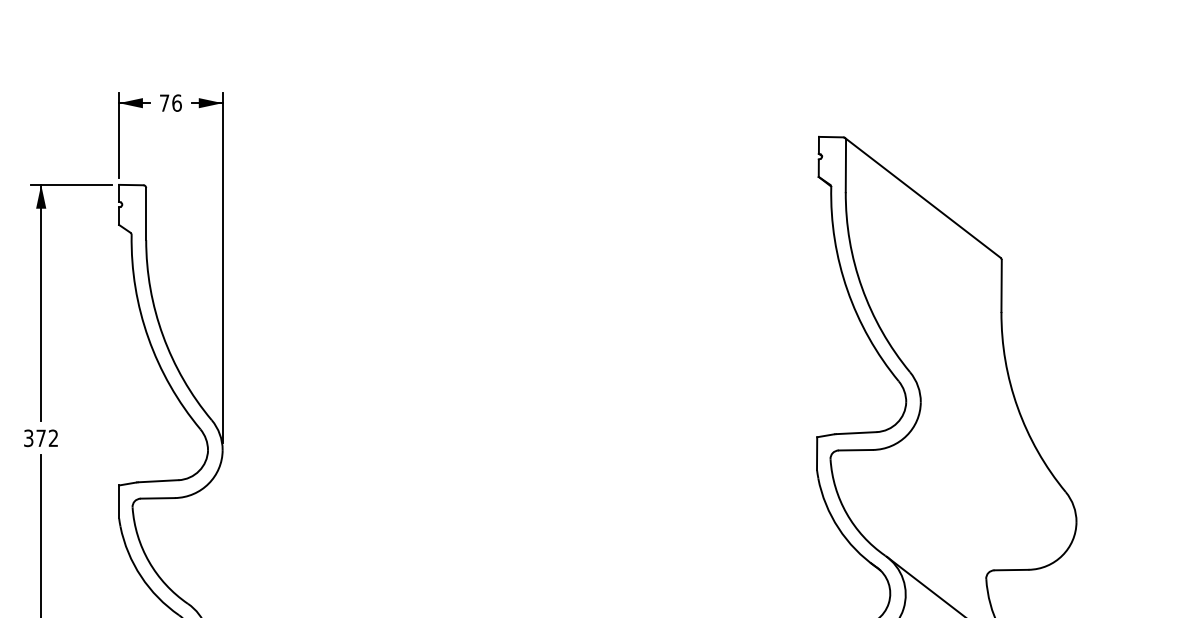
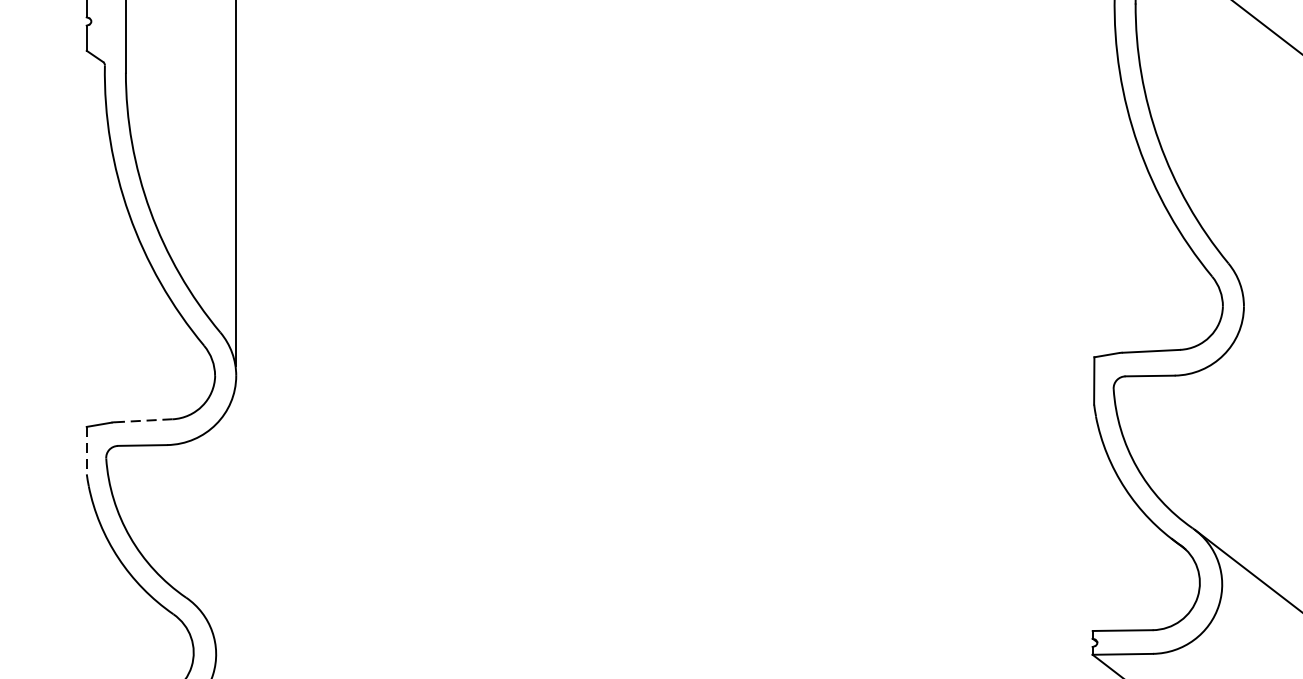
line: (158, 481) -> (143, 421), solid -> dashed
line: (119, 502) -> (87, 451), solid -> dashed

